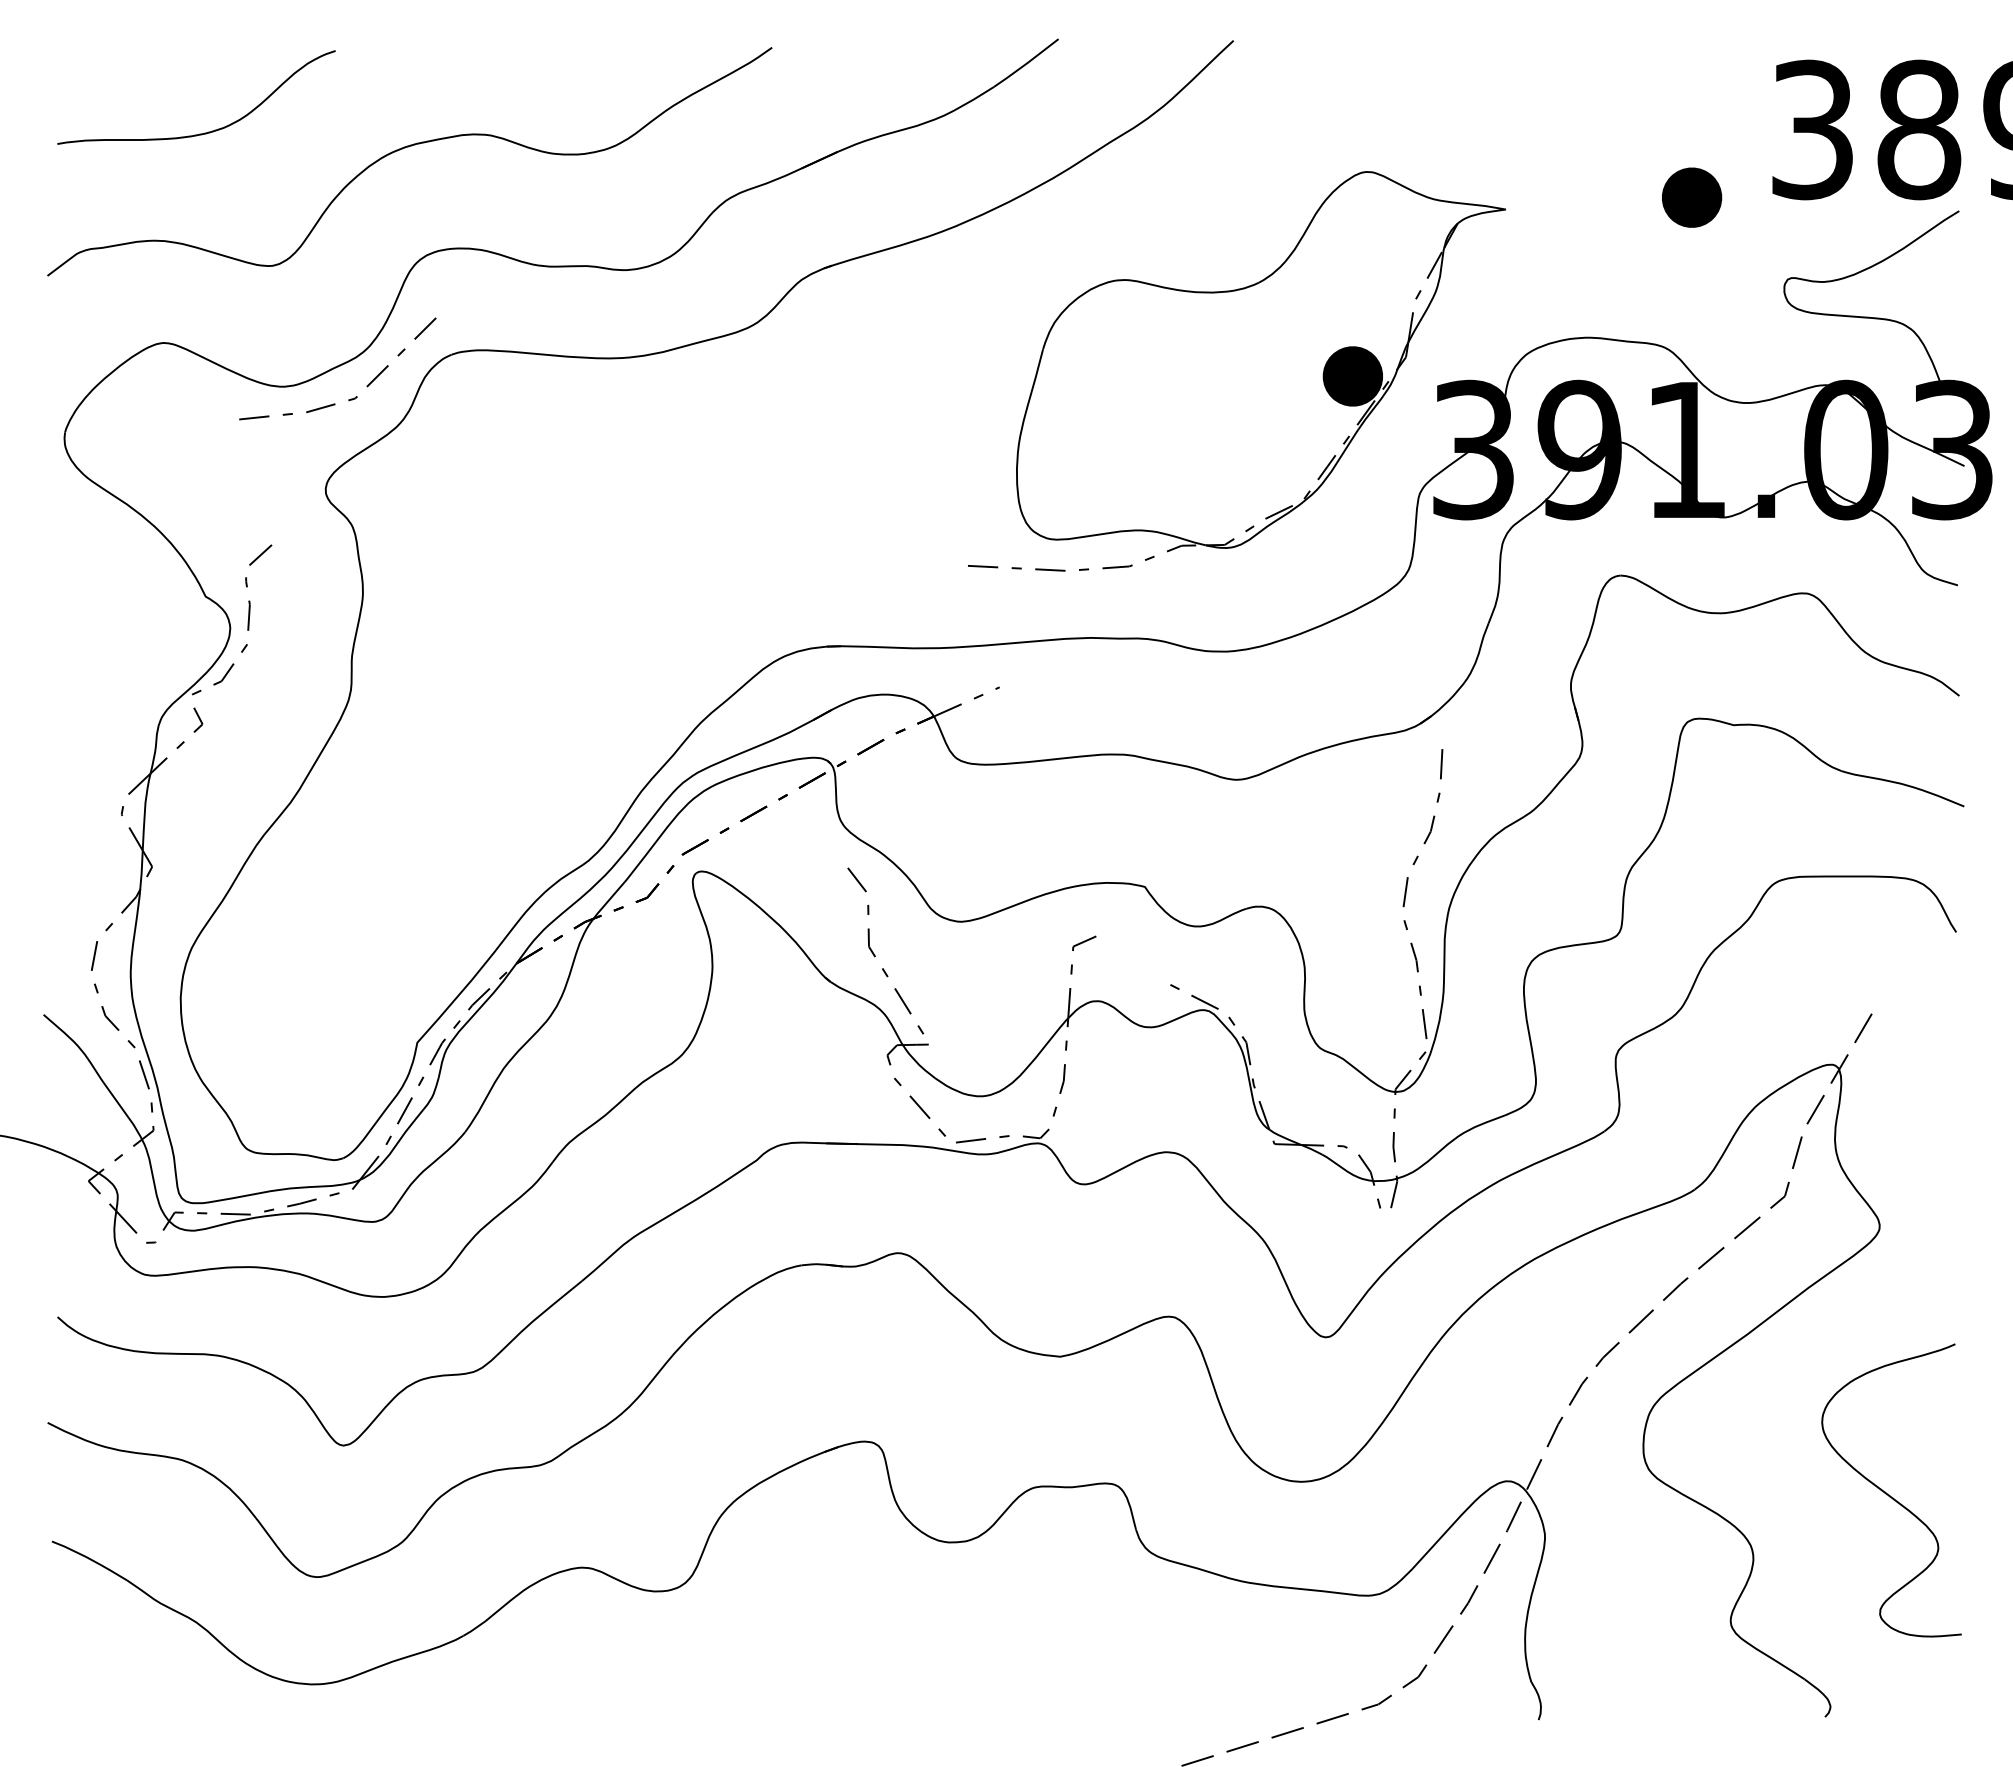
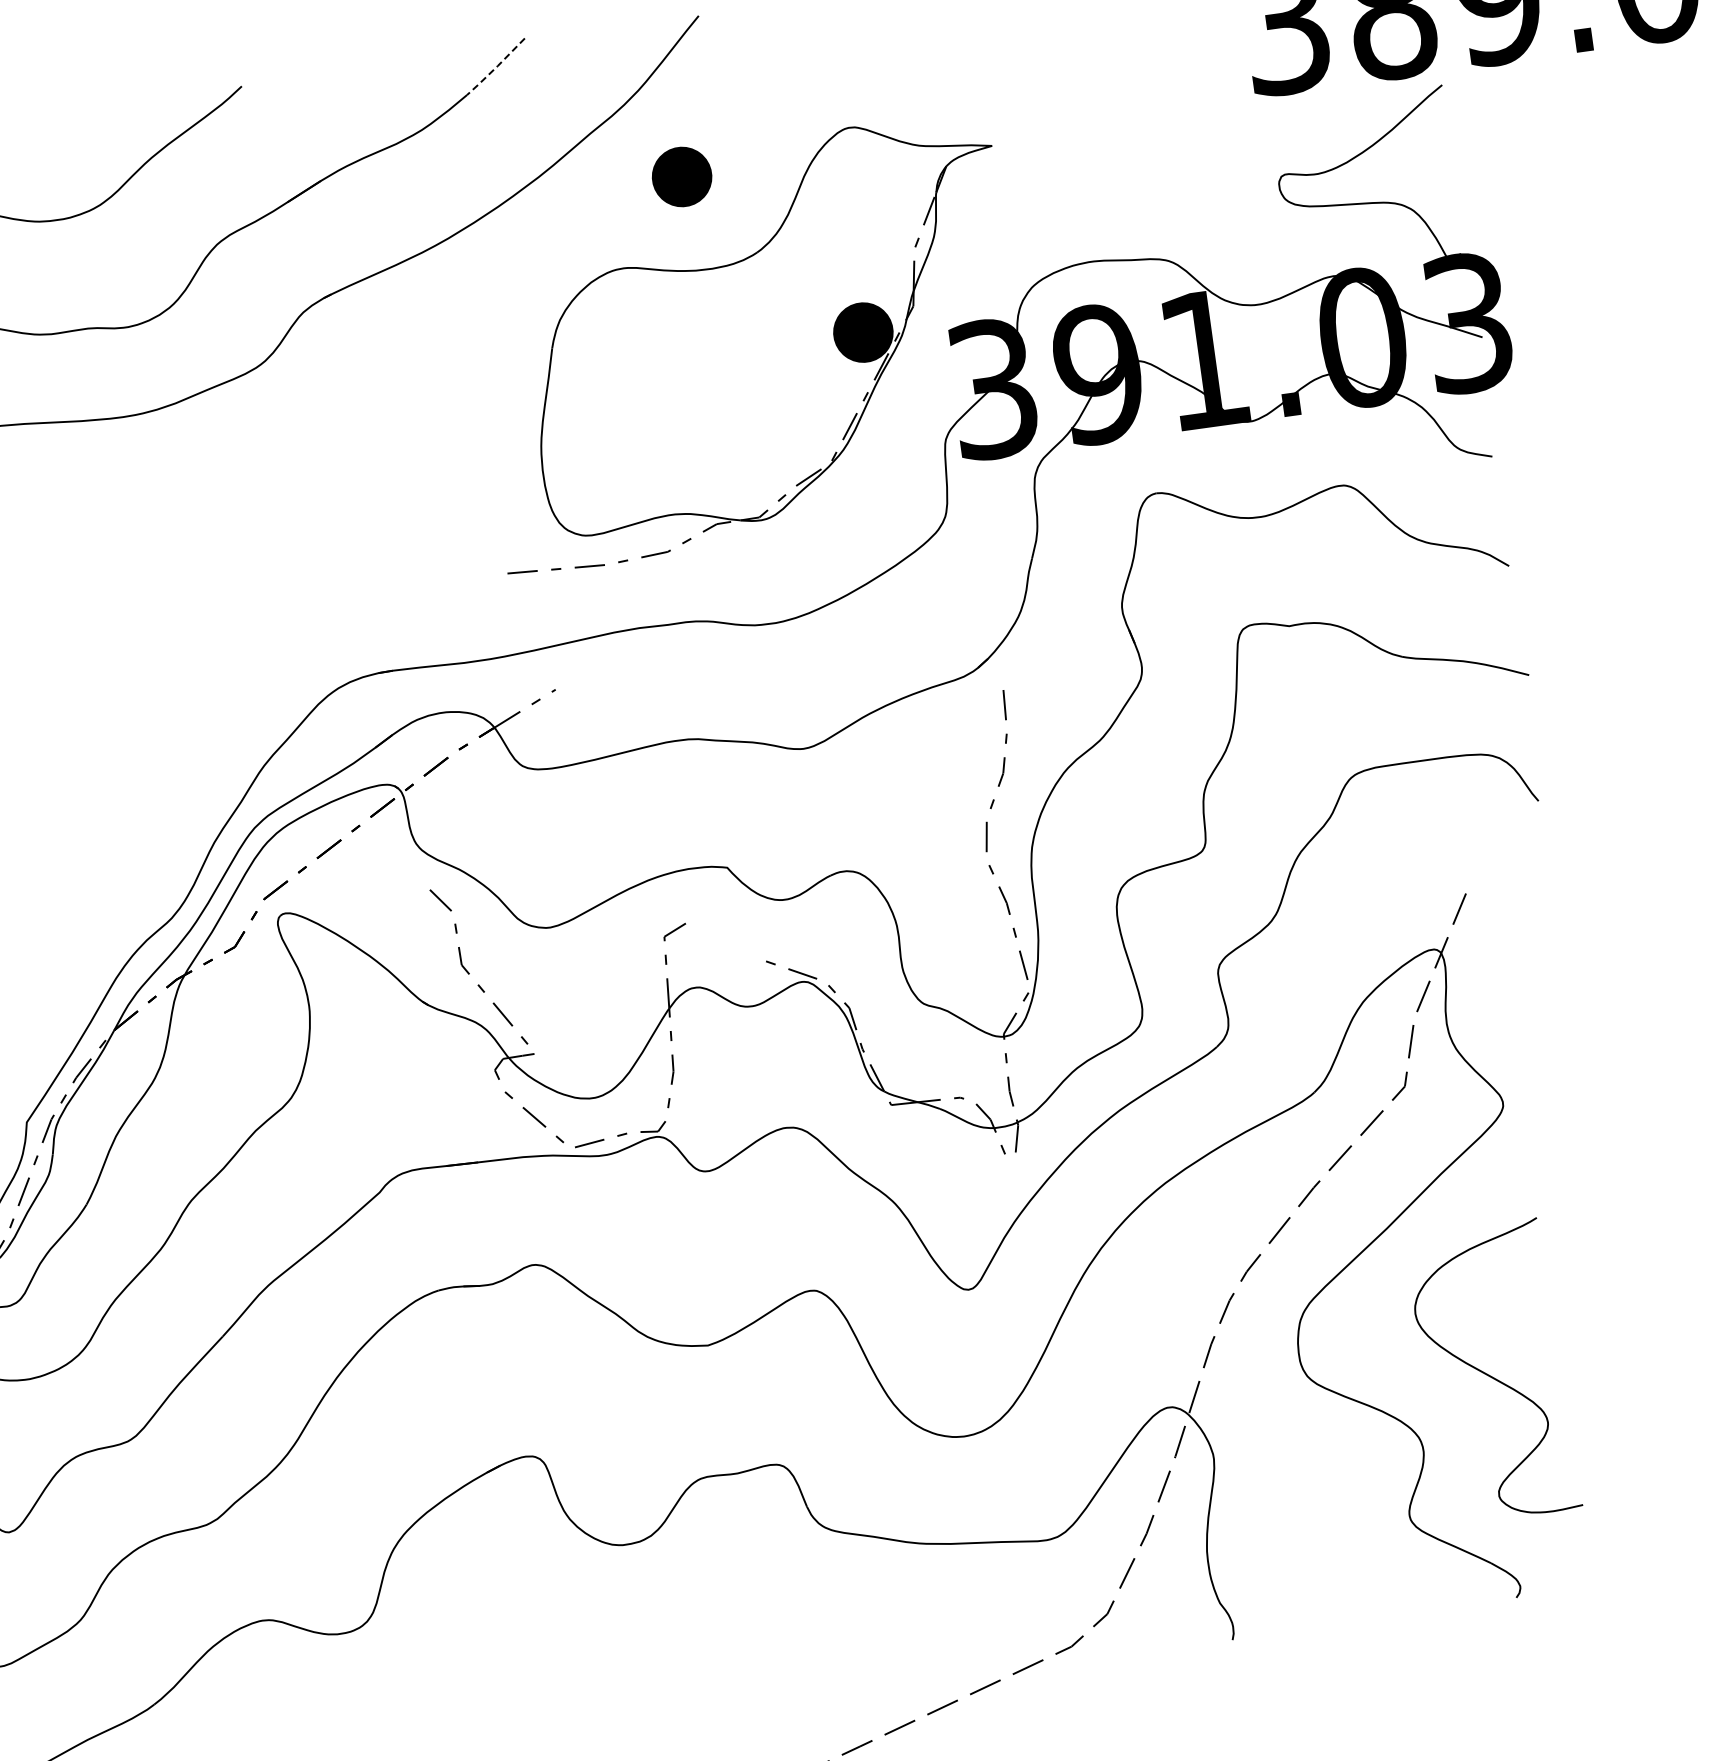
line: (1025, 64) -> (495, 68), solid -> dashed
part: (1692, 197) -> (682, 176), moved
curve: (1889, 1494) -> (1492, 1376), moved

